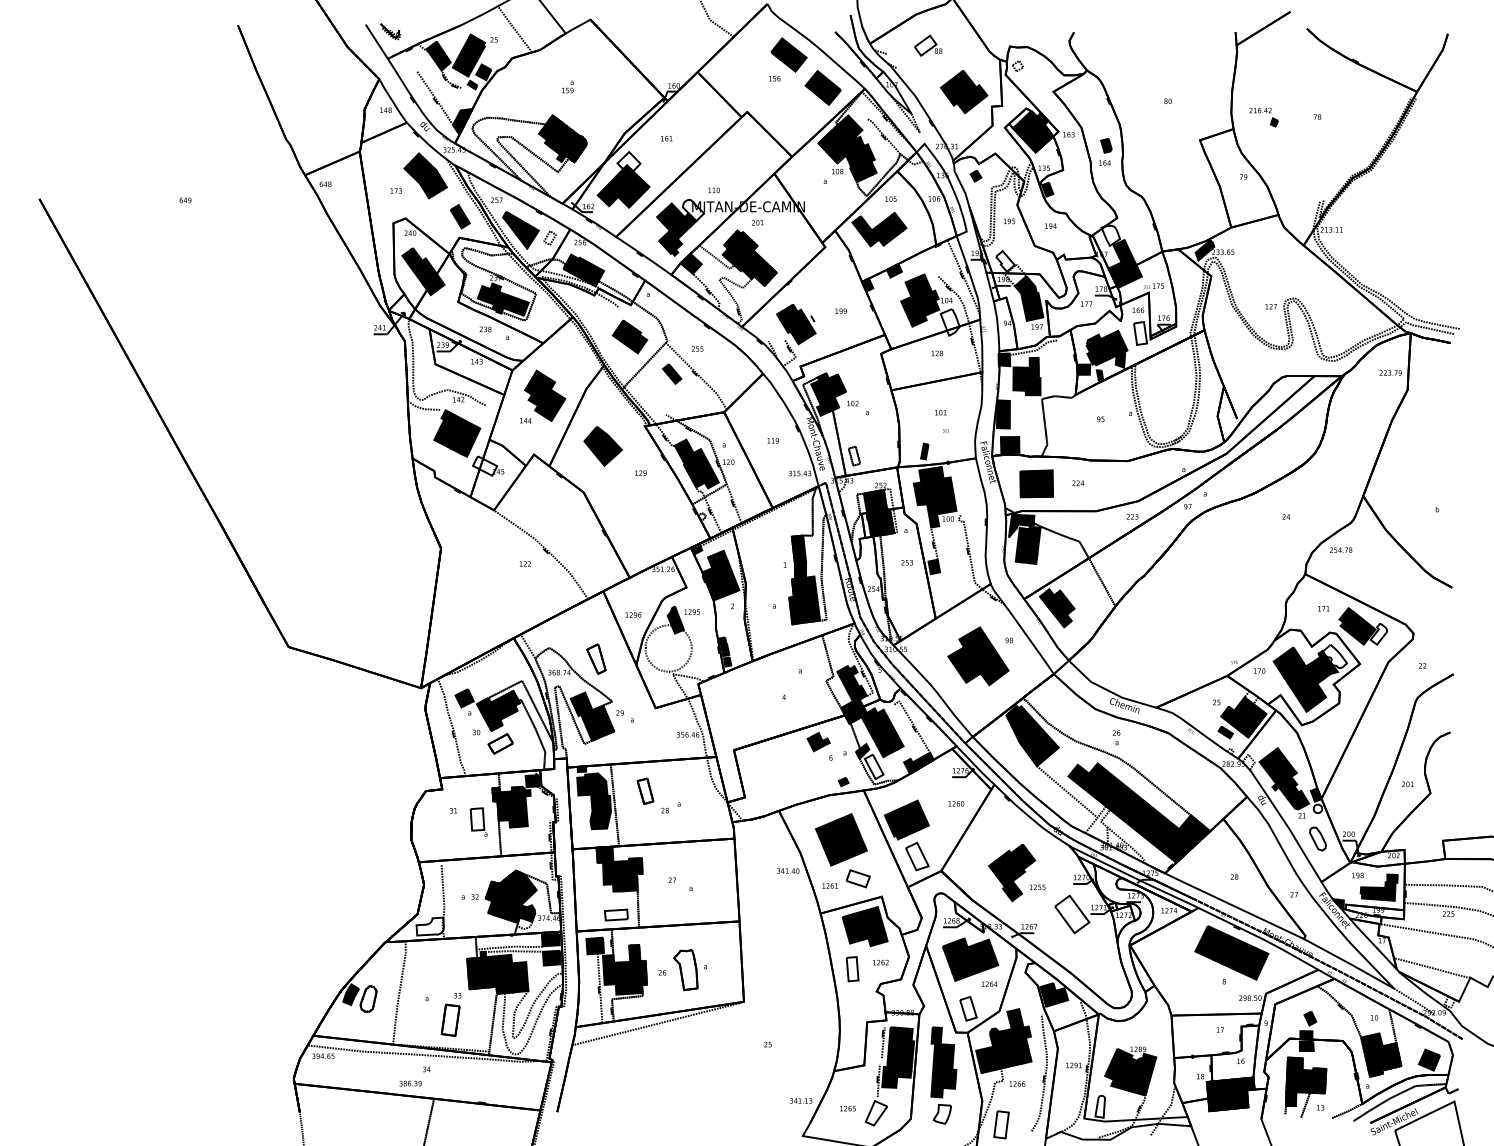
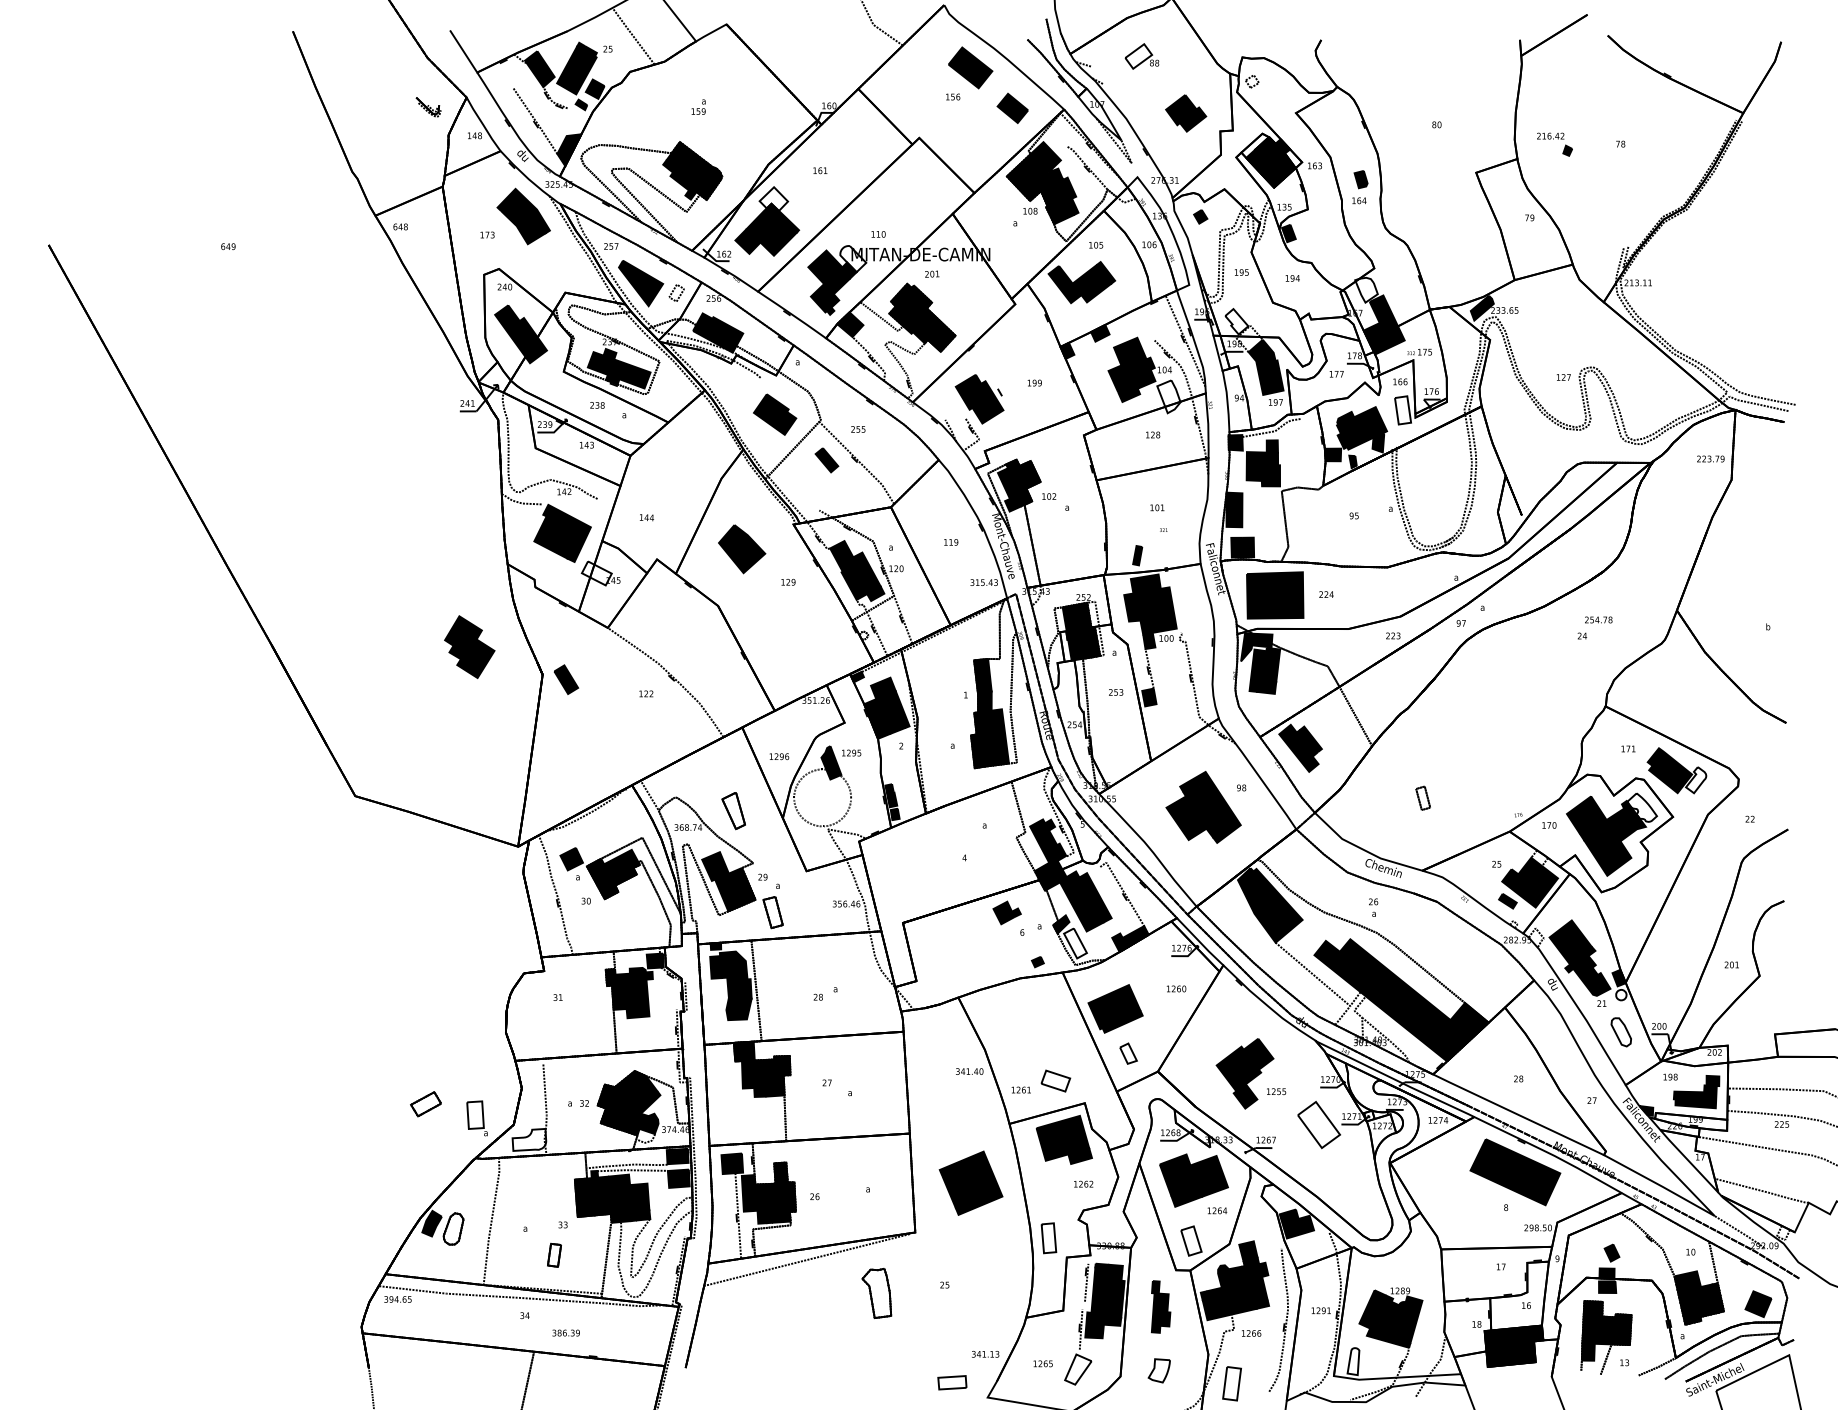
part: (390, 31) -> (428, 107), moved
part: (823, 88) -> (1012, 108), size x0.7
part: (963, 92) -> (1185, 113), size x0.7
part: (460, 216) -> (566, 679), moved
part: (544, 396) -> (469, 647), moved
part: (853, 455) -> (1422, 797), moved
part: (1036, 483) -> (1275, 594), size x1.4
text: (1340, 549) -> (1598, 619), moved
part: (500, 744) -> (425, 1104), moved
part: (644, 791) -> (772, 912), moved
part: (478, 822) -> (476, 1118), moved
part: (840, 839) -> (970, 1182), moved
part: (917, 856) -> (1128, 1053), size x0.6
part: (616, 914) -> (952, 1382), moved
part: (852, 969) -> (1048, 1238), moved
part: (685, 970) -> (876, 1293), moved
part: (450, 1020) -> (554, 1255), size x0.6
part: (943, 1062) -> (1160, 1306), size x0.6
text: (410, 1083) -> (565, 1332), moved

